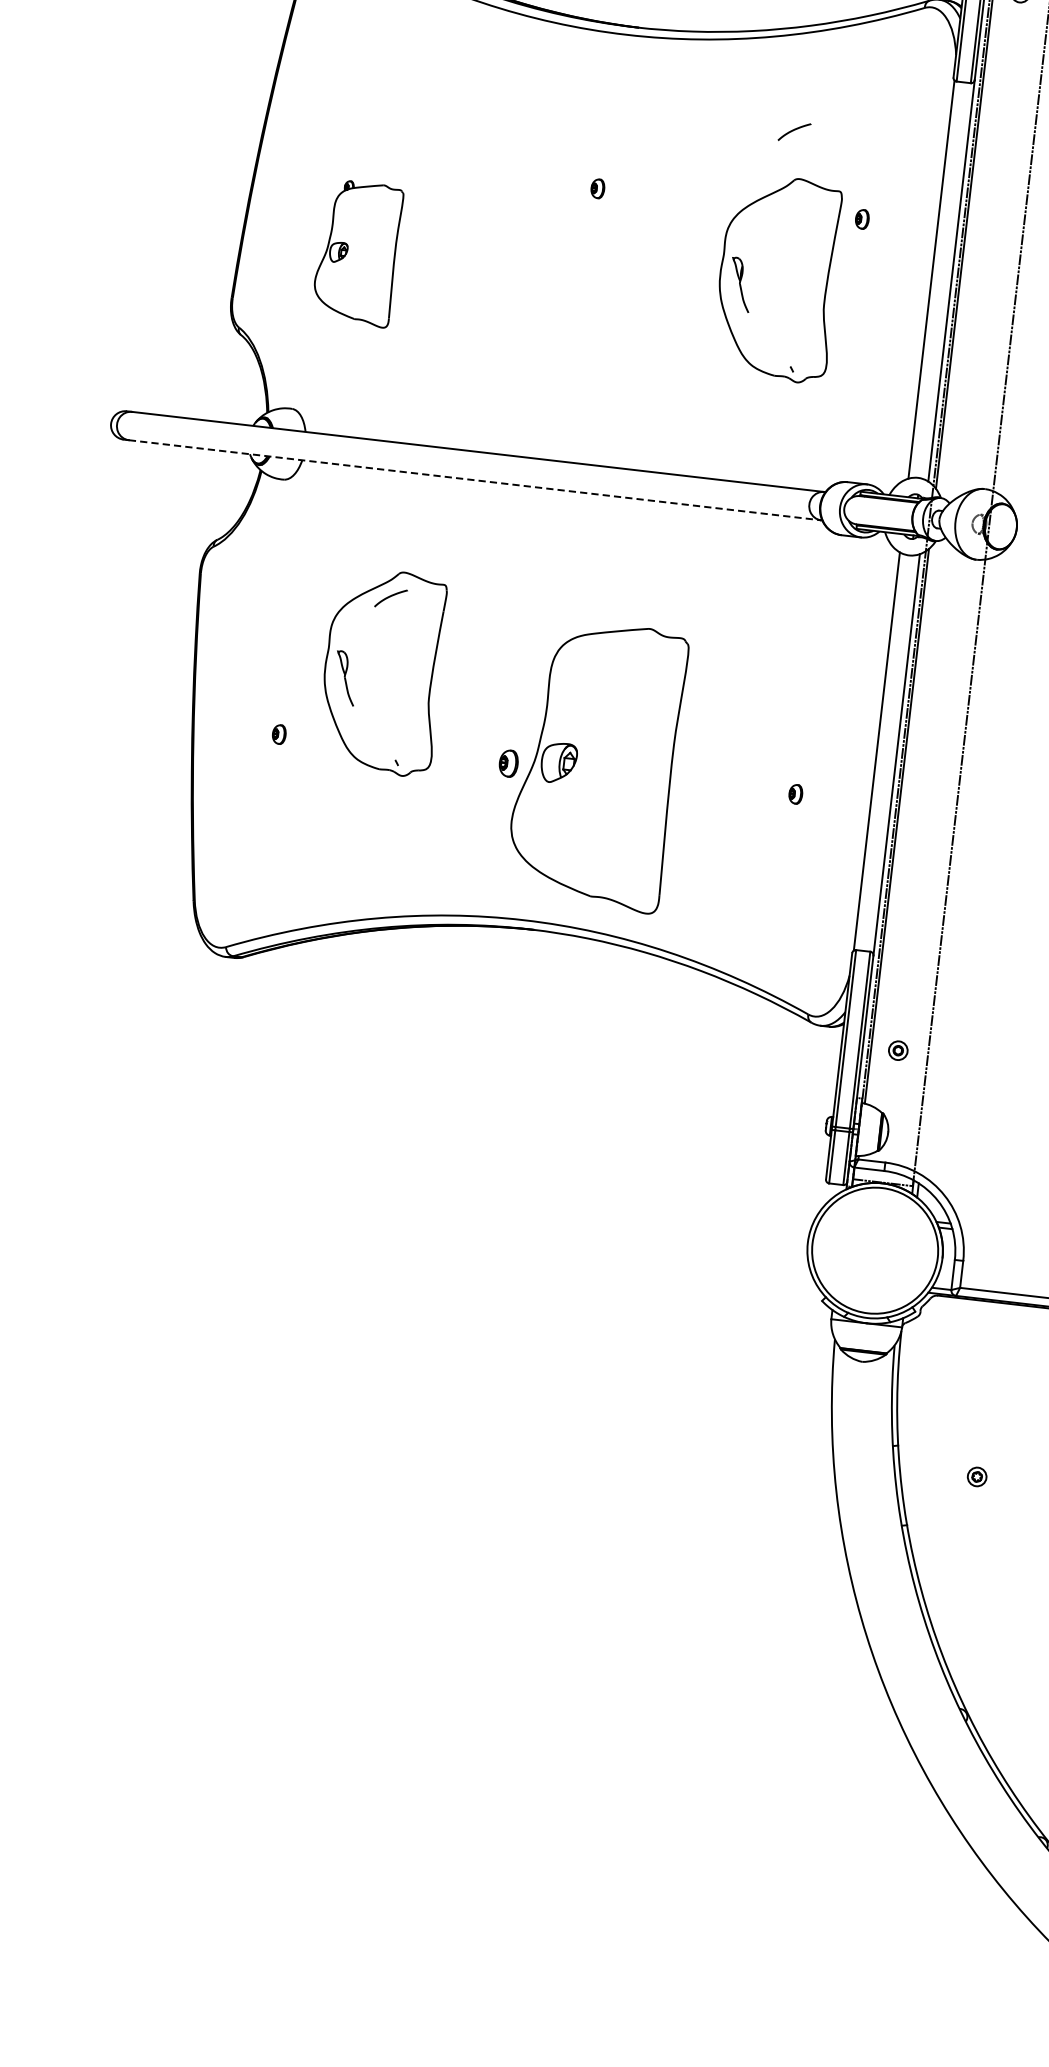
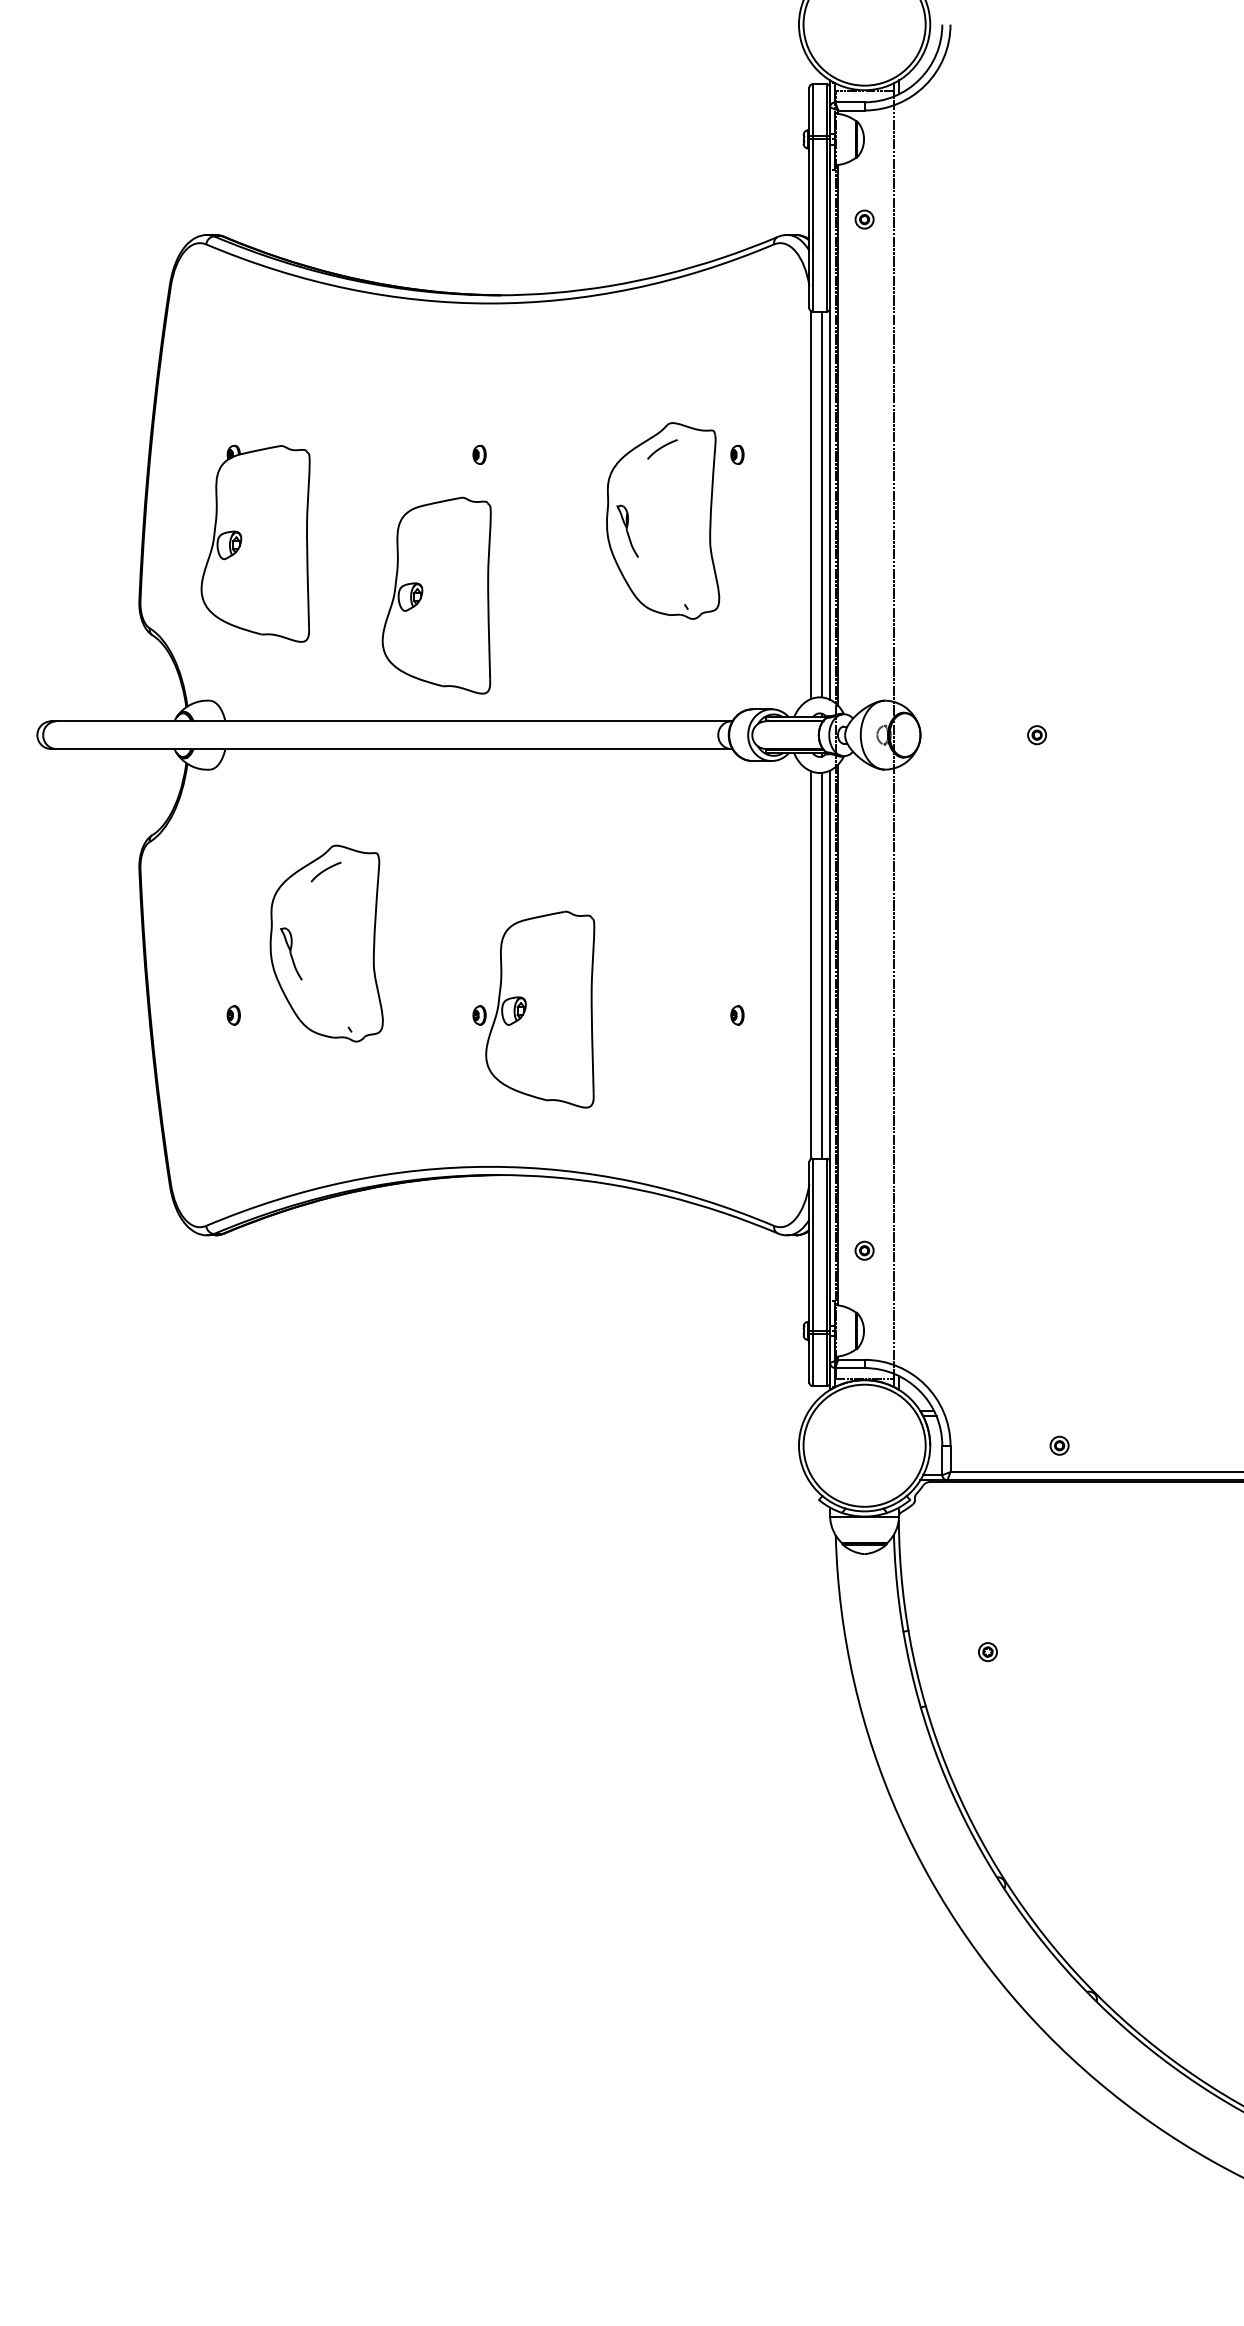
curve: (794, 131) -> (662, 448), moved
part: (357, 253) -> (255, 543), size x1.43
line: (942, 280) -> (821, 504), added
part: (536, 327) -> (436, 595), added
line: (474, 479) -> (393, 748), dashed -> solid
line: (887, 753) -> (821, 965), added
part: (587, 763) -> (533, 1009), size x0.71

